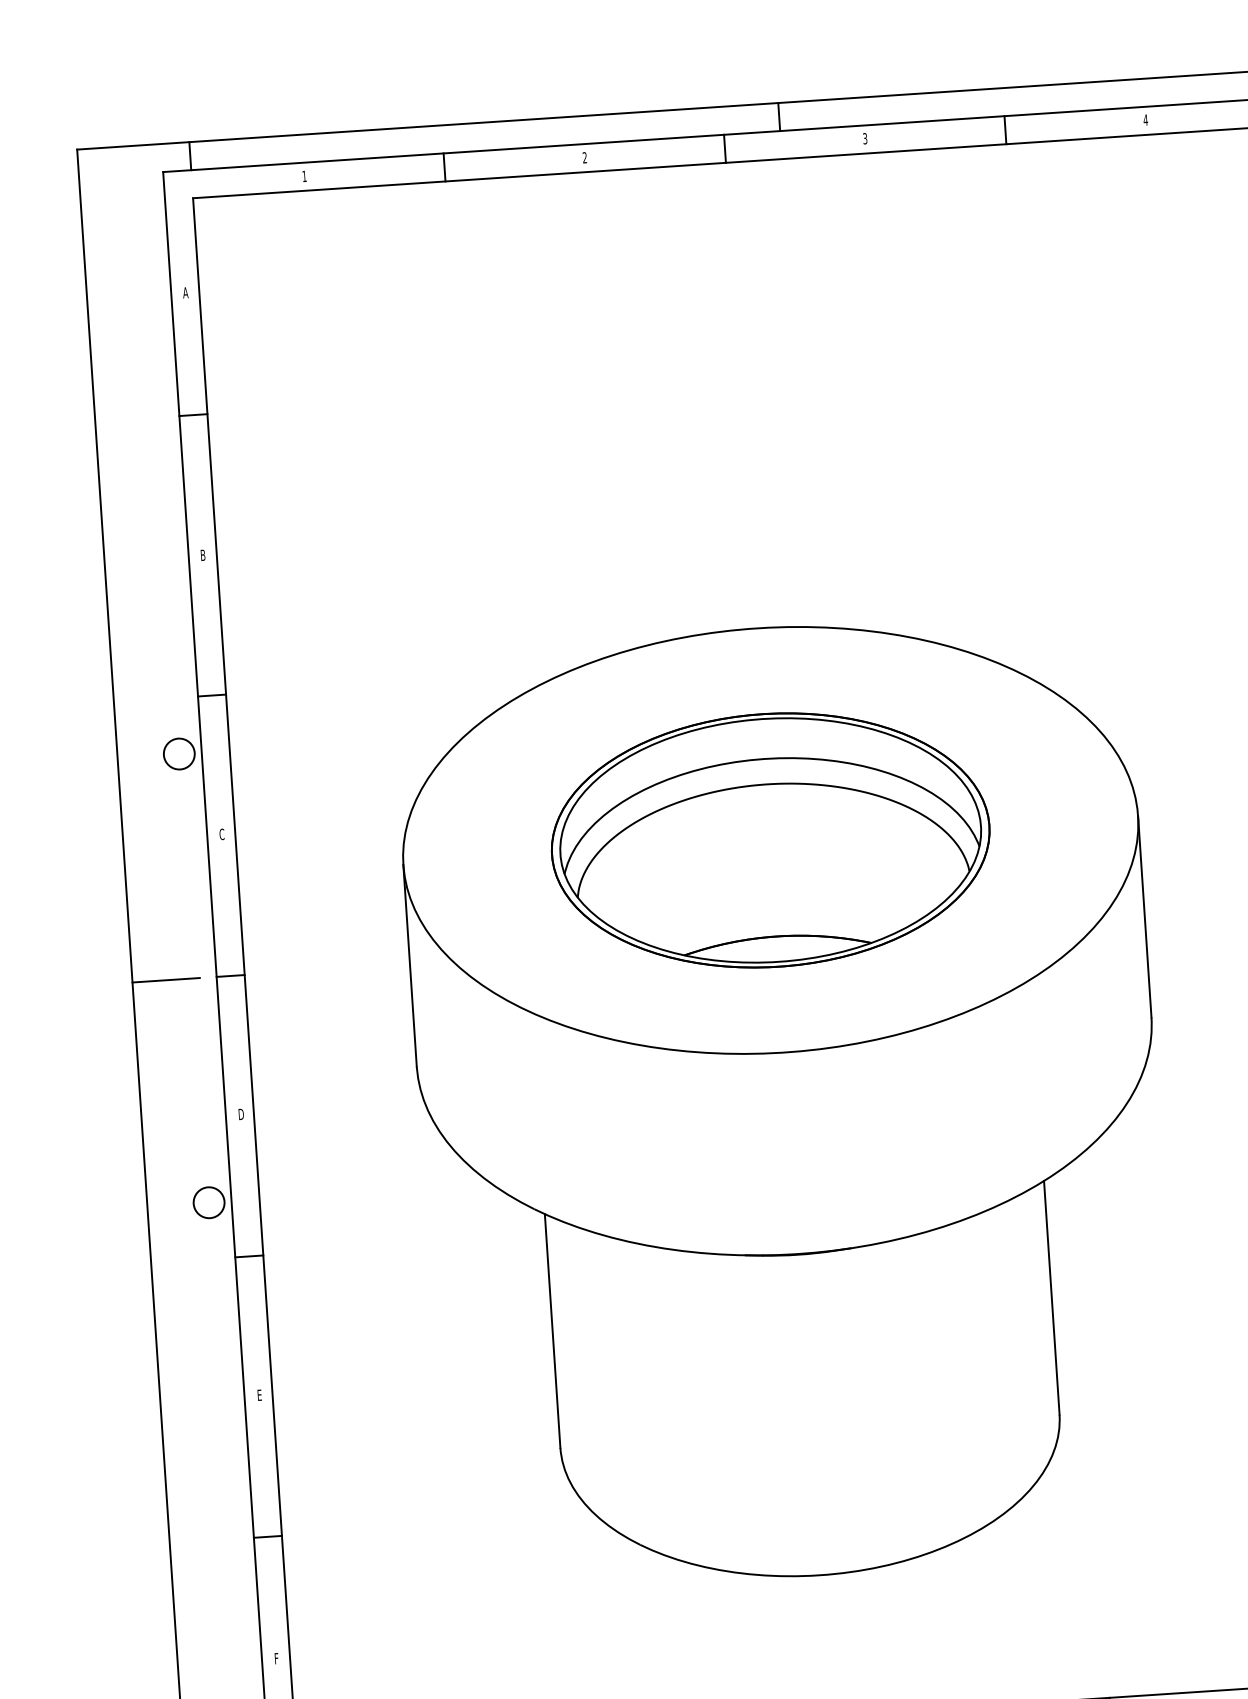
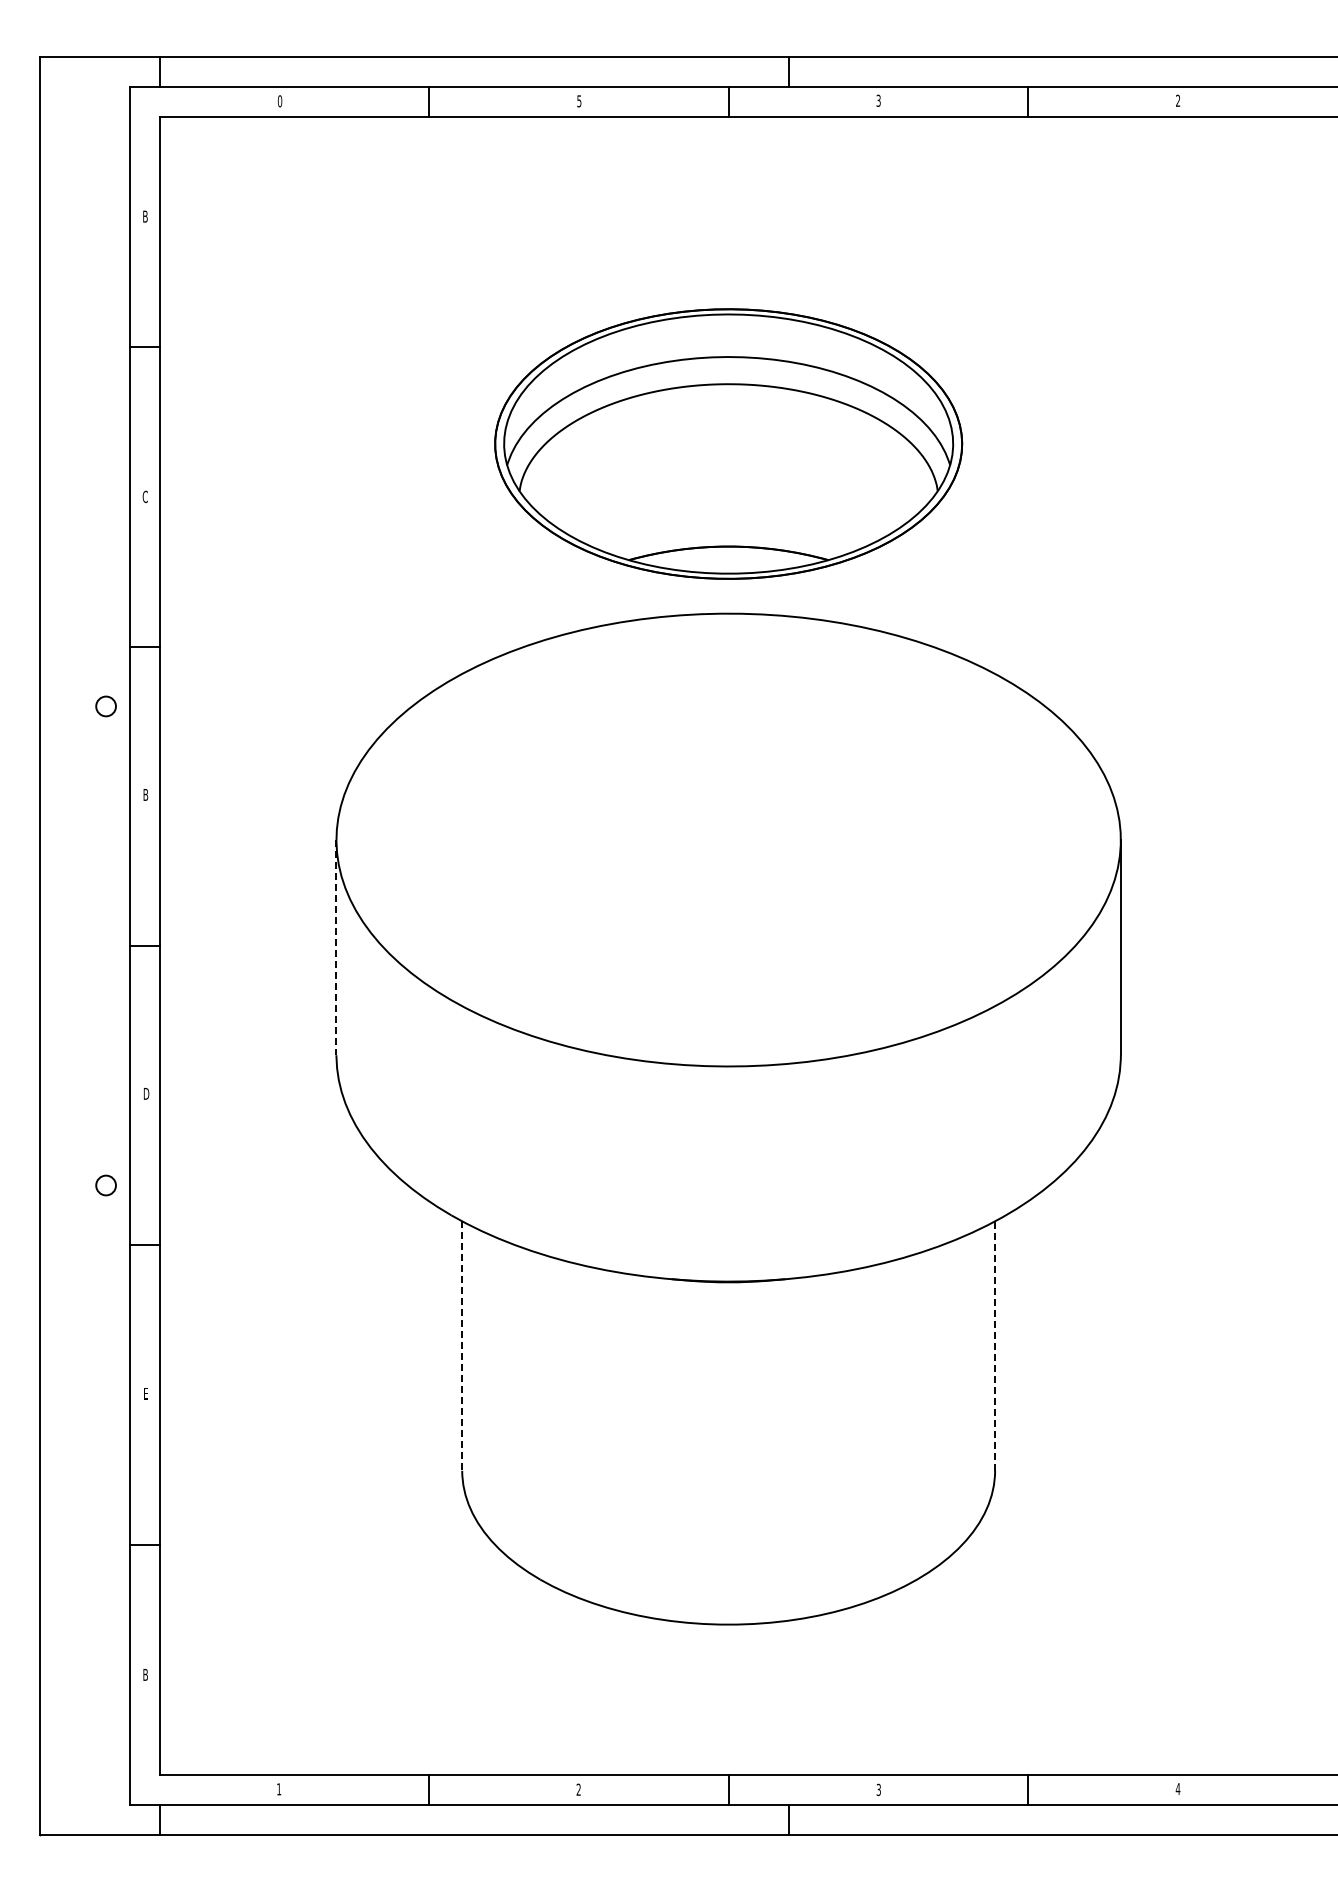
text: (1145, 119) -> (1177, 100), 4 -> 2
text: (585, 157) -> (579, 101), 2 -> 5
text: (304, 176) -> (279, 101), 1 -> 0
text: (185, 292) -> (145, 216), A -> B
text: (202, 555) -> (144, 496), B -> C
circle: (178, 754) -> (105, 706), size x0.6
text: (221, 834) -> (145, 794), C -> B
part: (770, 839) -> (728, 443), moved
line: (410, 965) -> (336, 947), solid -> dashed
line: (166, 980) -> (76, 946), removed
circle: (208, 1202) -> (105, 1185), size x0.6
line: (1052, 1298) -> (995, 1346), solid -> dashed
line: (552, 1331) -> (462, 1346), solid -> dashed
text: (276, 1658) -> (145, 1674), F -> B

